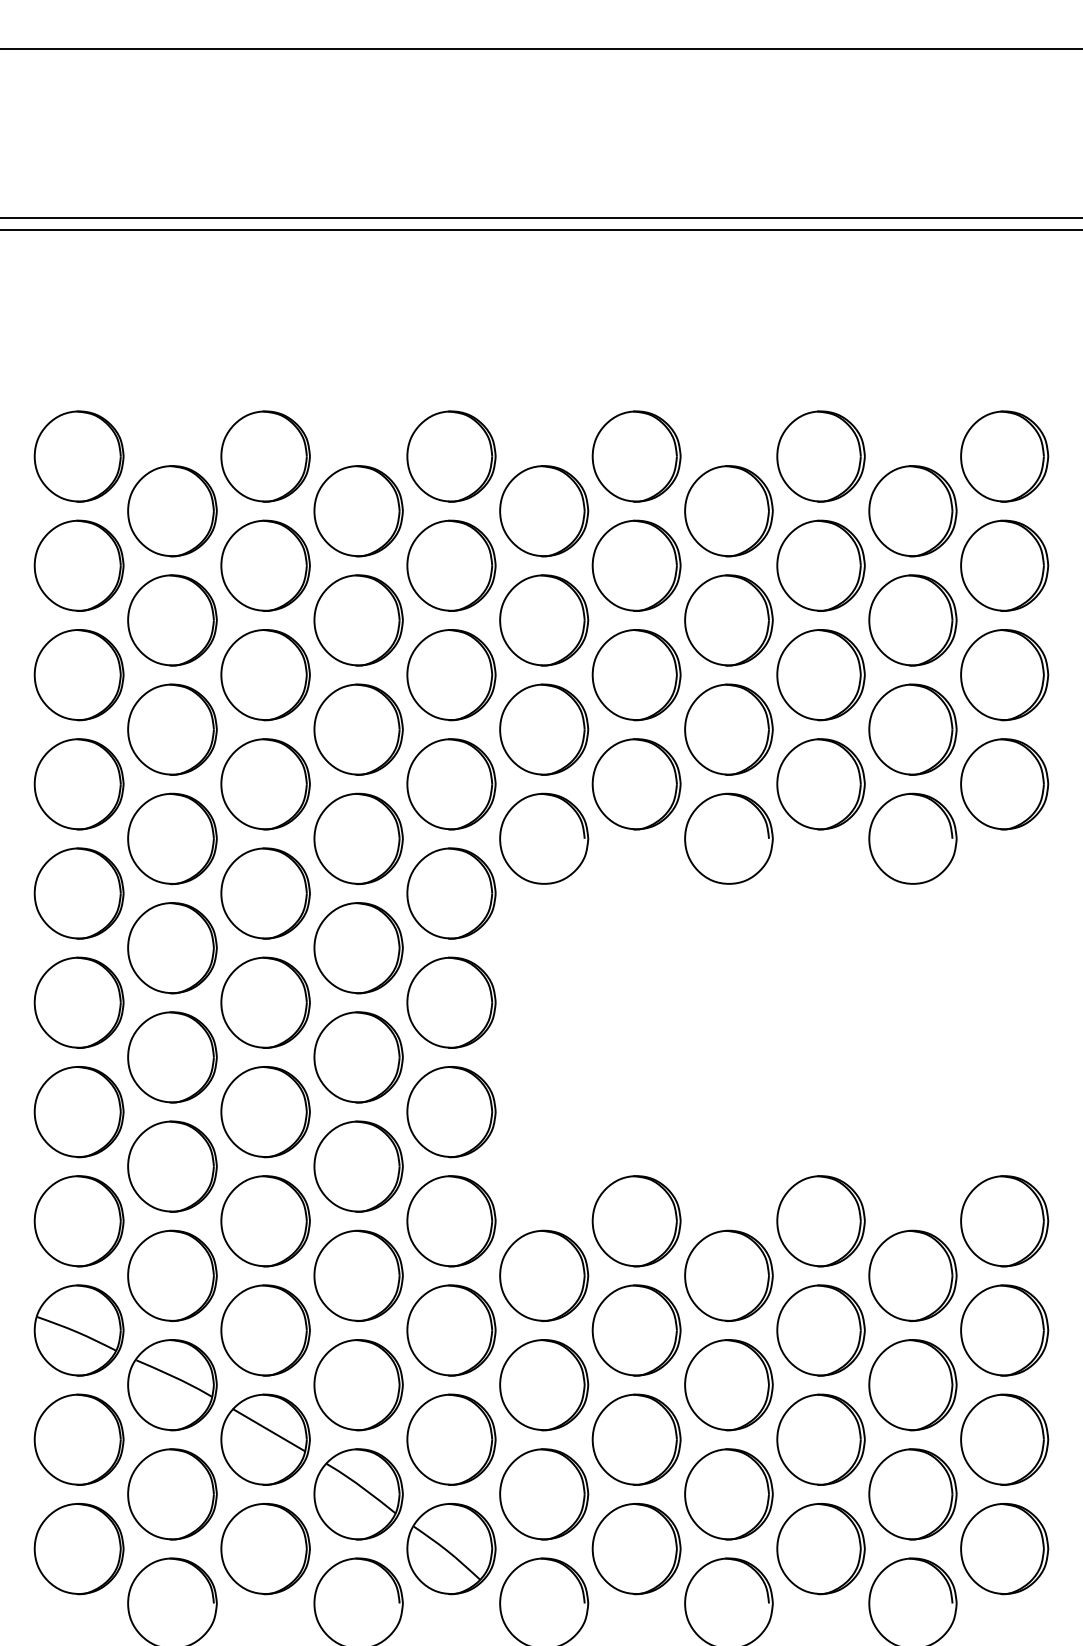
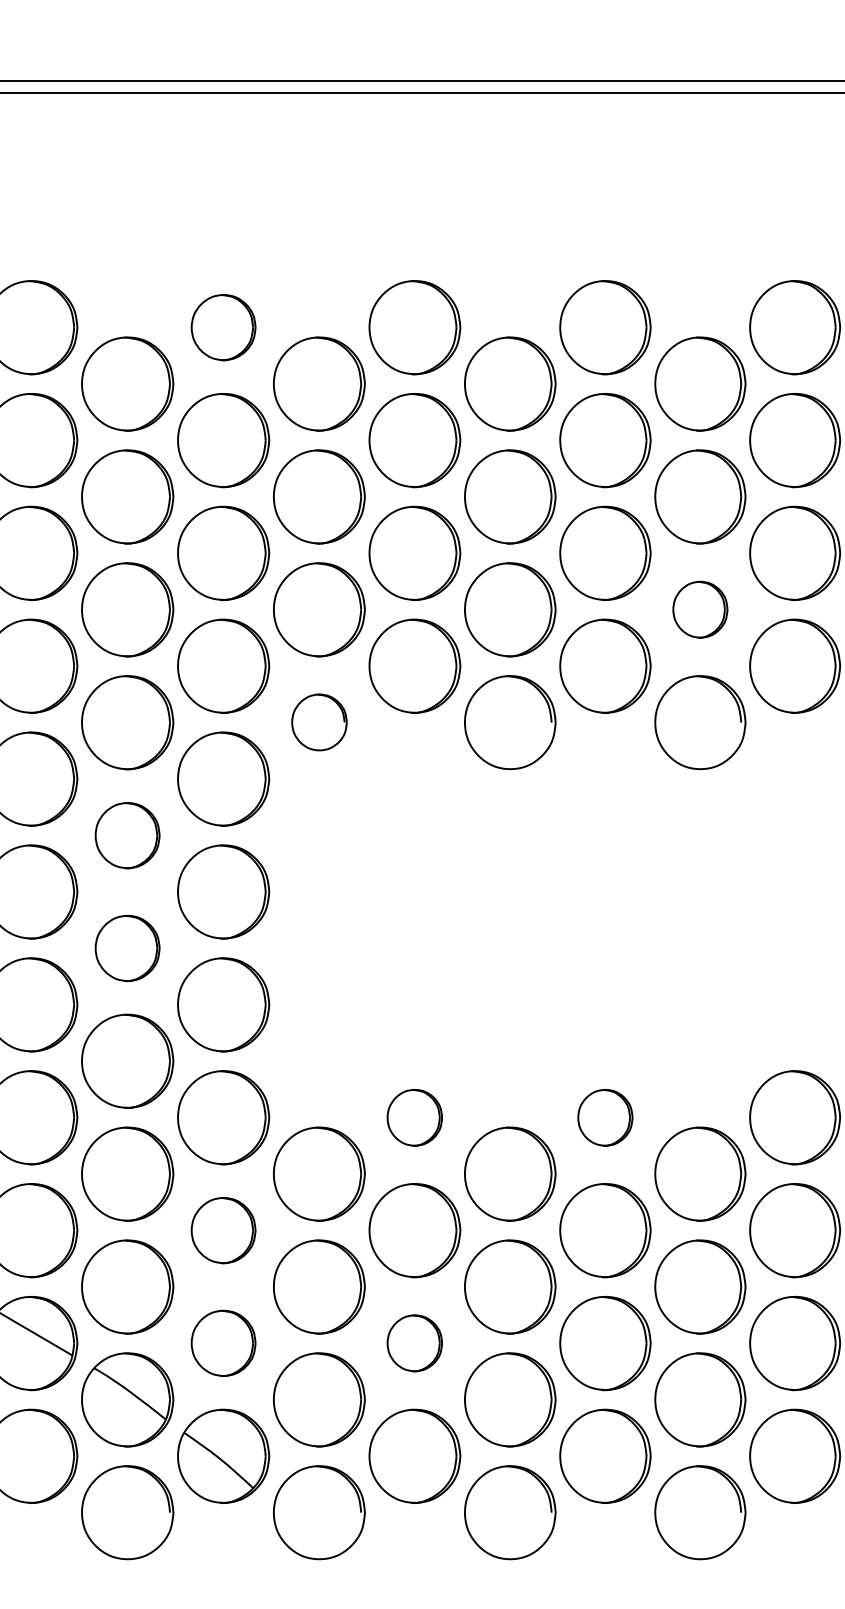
part: (451, 456) -> (223, 327), size x0.7
part: (912, 729) -> (699, 609), size x0.6
part: (544, 838) -> (319, 722), size x0.6
part: (358, 948) -> (127, 835), size x0.7
part: (358, 1057) -> (127, 948), size x0.7
part: (636, 1221) -> (414, 1117), size x0.6
part: (820, 1221) -> (604, 1117), size x0.6
part: (451, 1330) -> (223, 1230), size x0.7
part: (451, 1439) -> (223, 1343), size x0.7
part: (636, 1439) -> (414, 1343), size x0.6

